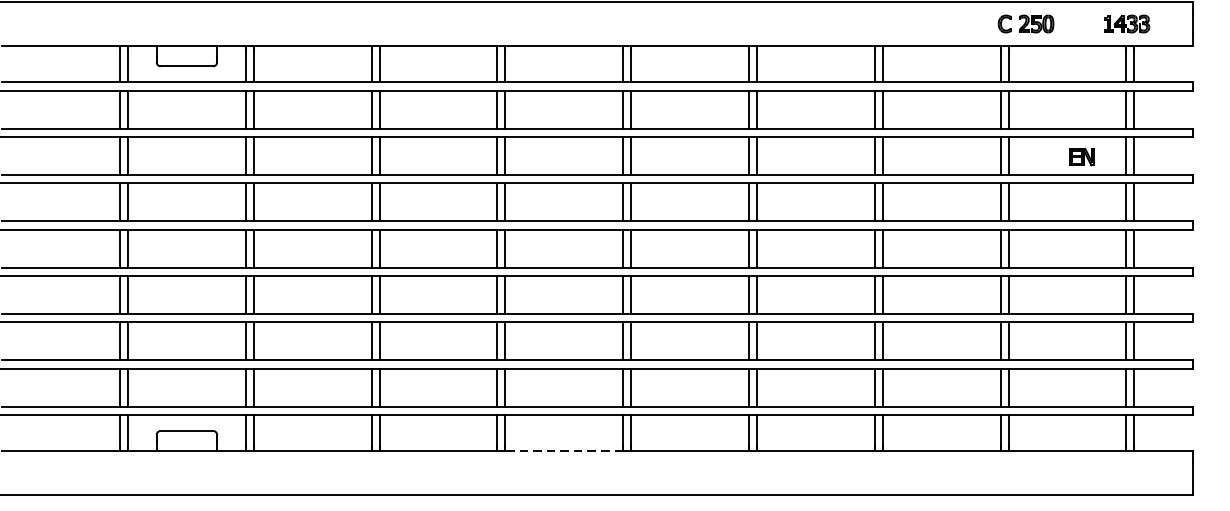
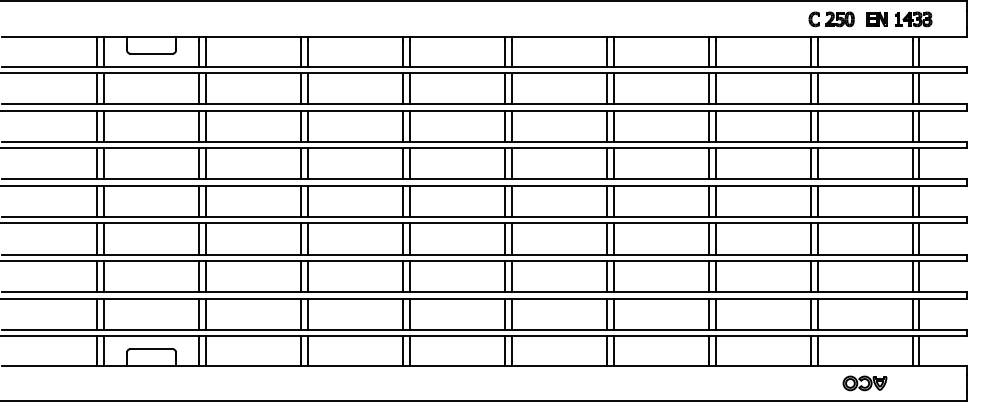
part: (1081, 156) -> (876, 18), moved
line: (564, 451) -> (457, 365), dashed -> solid
part: (1066, 473) -> (864, 383), added

